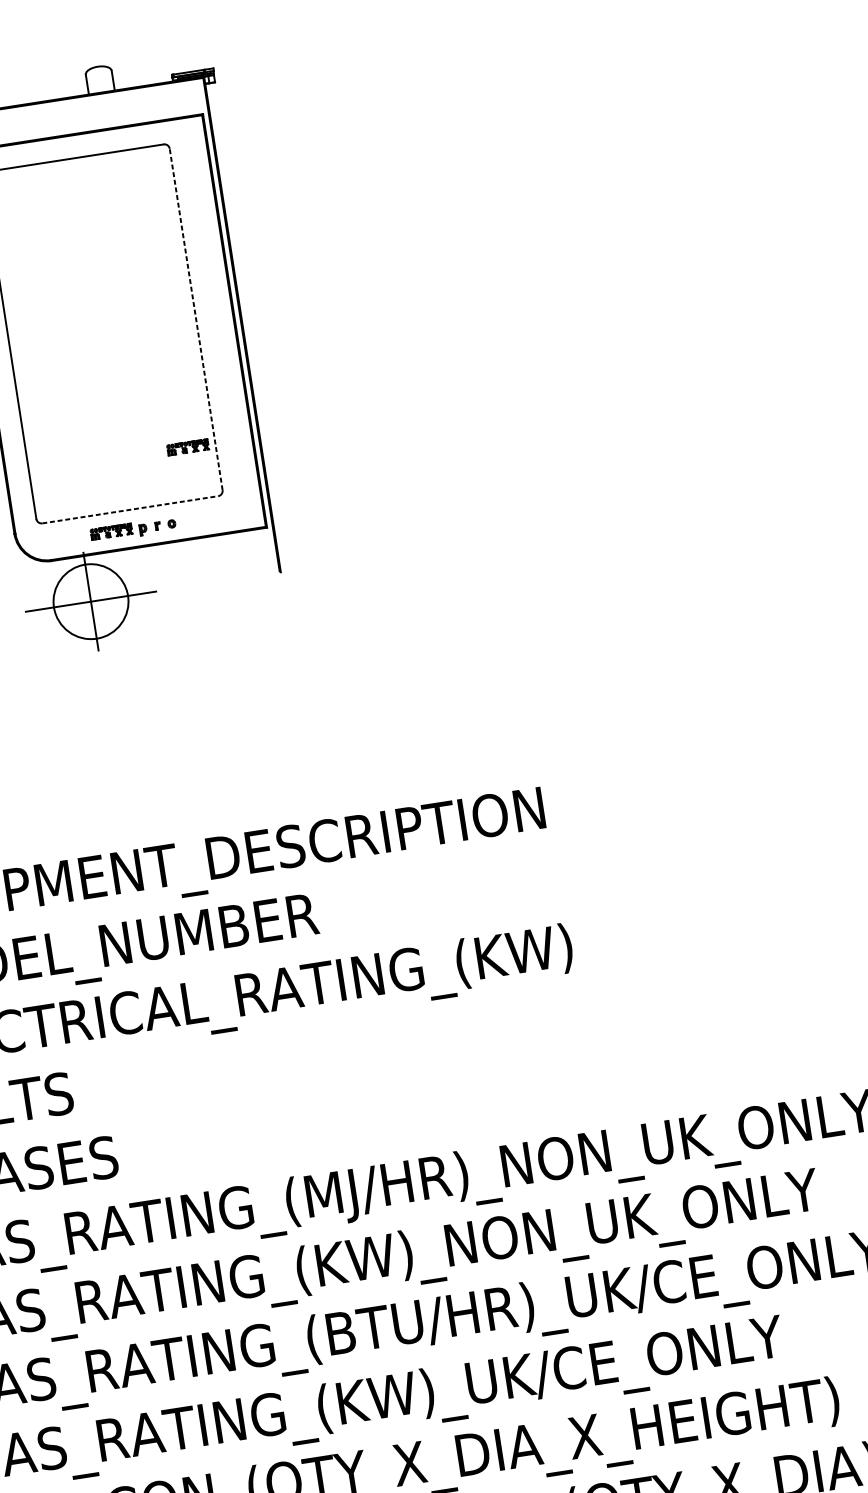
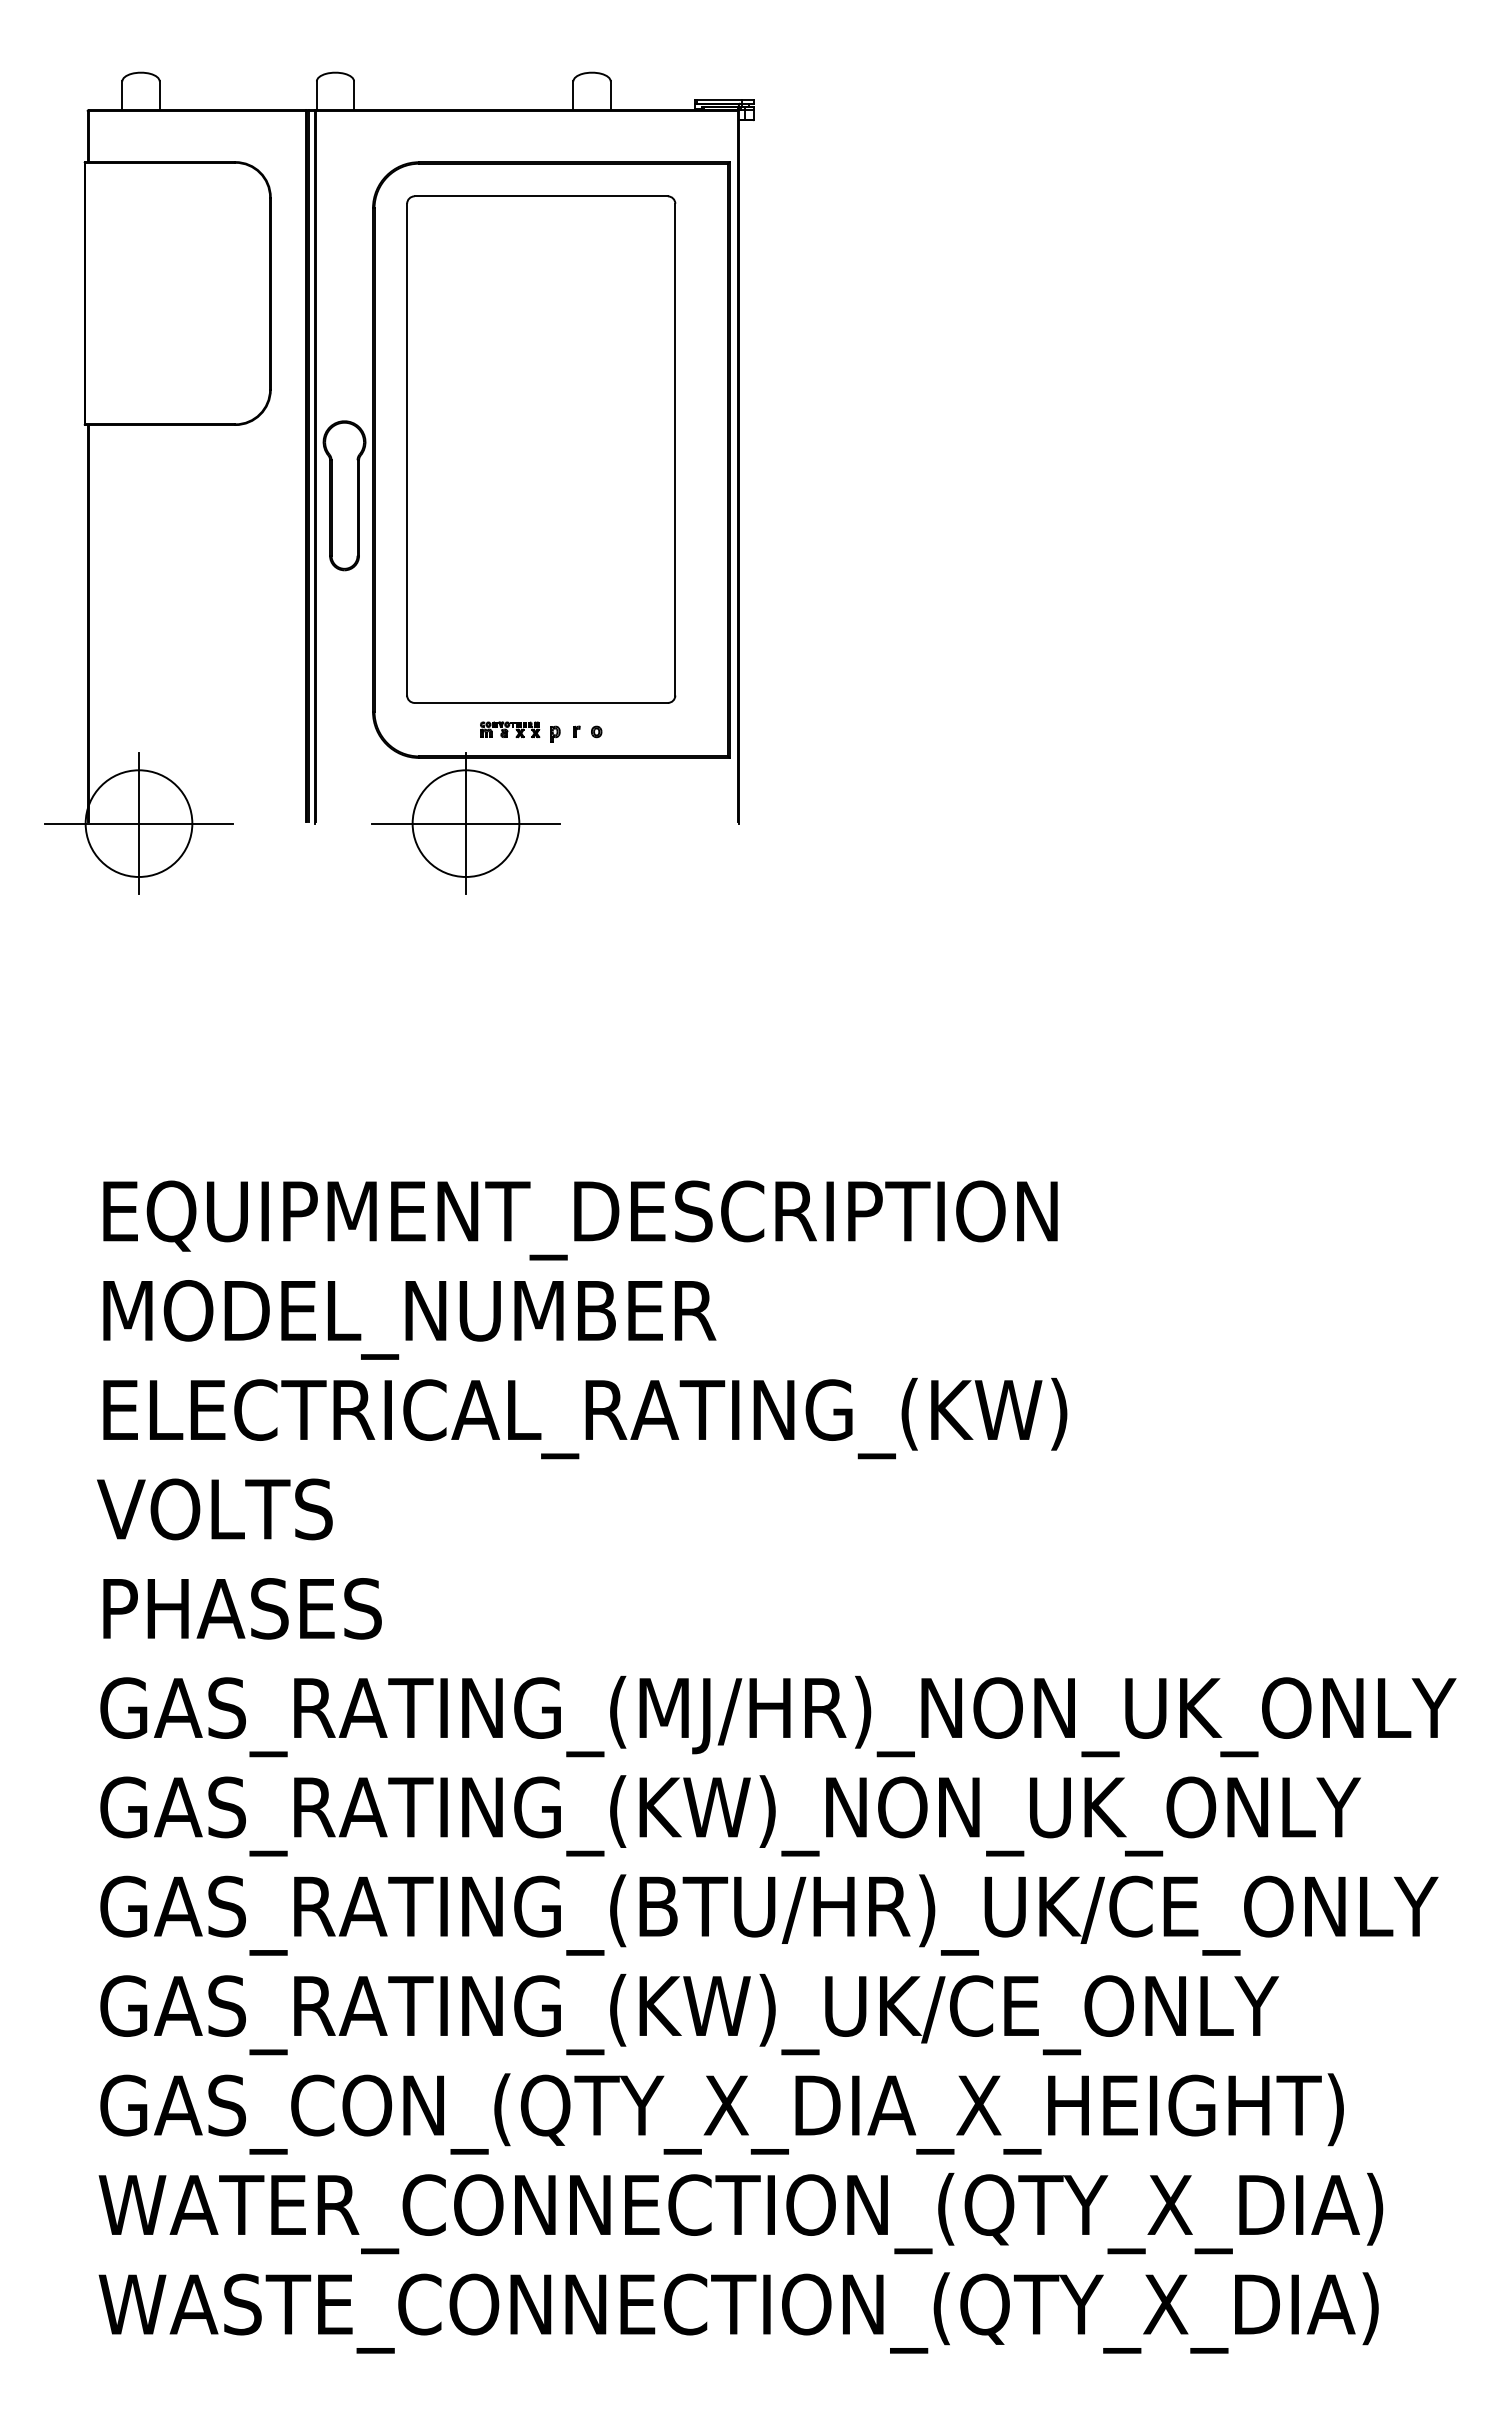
line: (196, 319) -> (675, 449), dashed -> solid
part: (188, 447) -> (636, 627), removed
line: (130, 509) -> (541, 702), dashed -> solid

